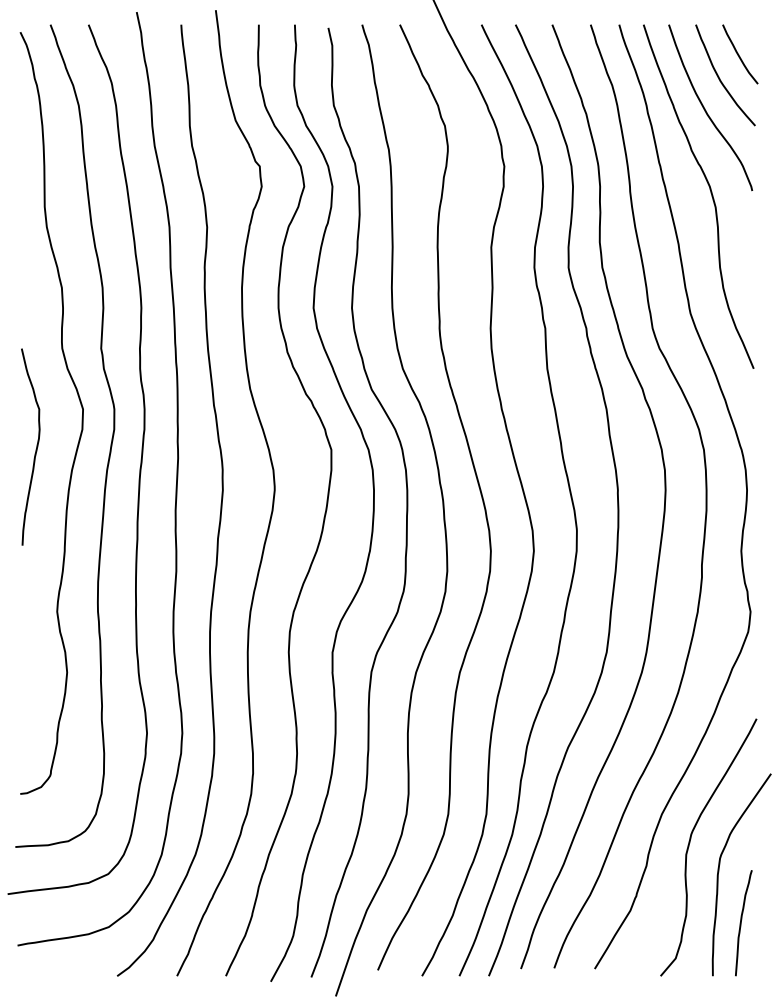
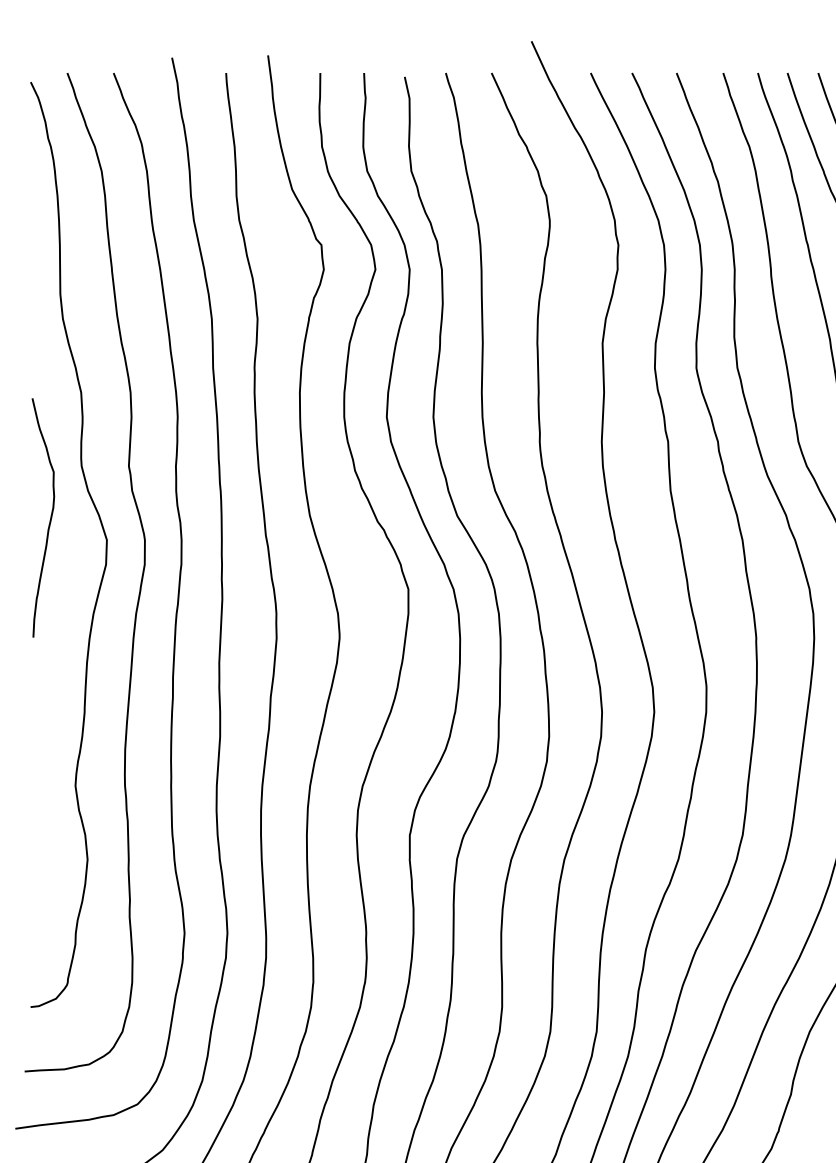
curve: (35, 449) -> (49, 520), moved

